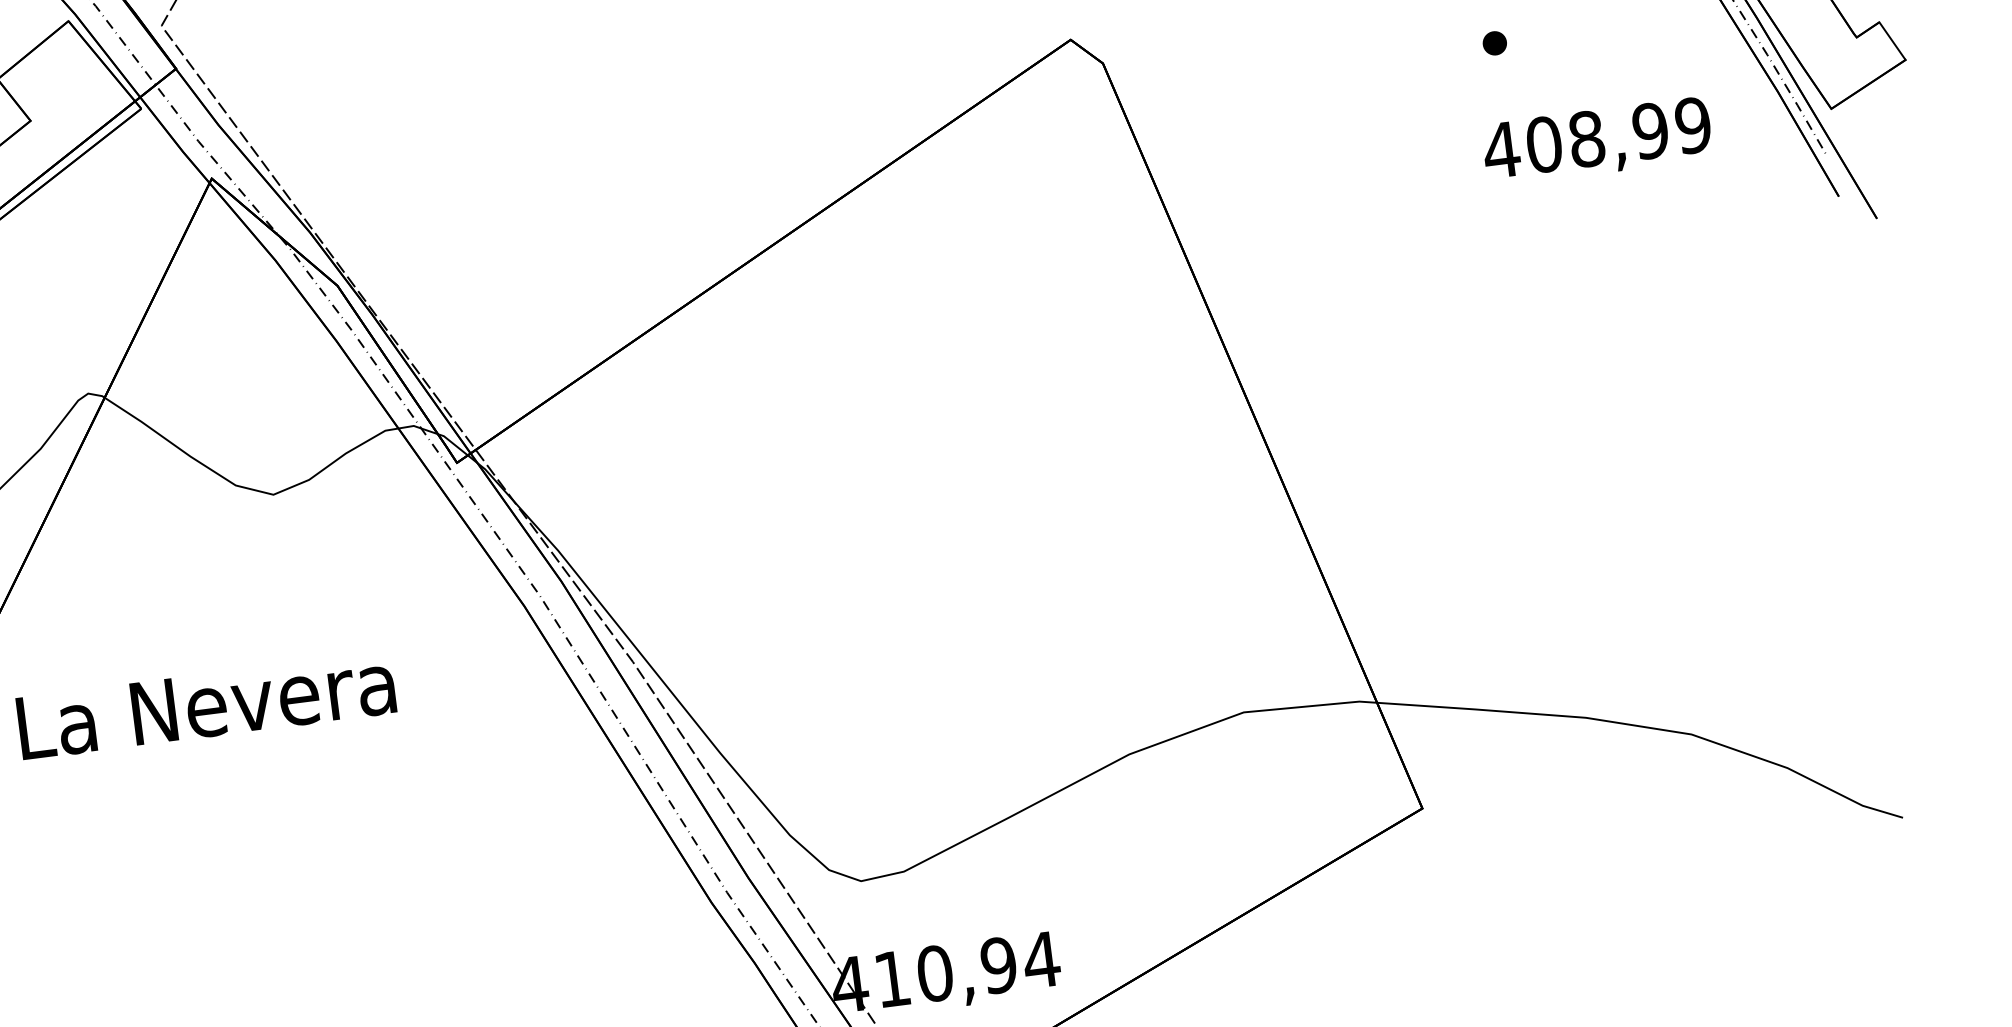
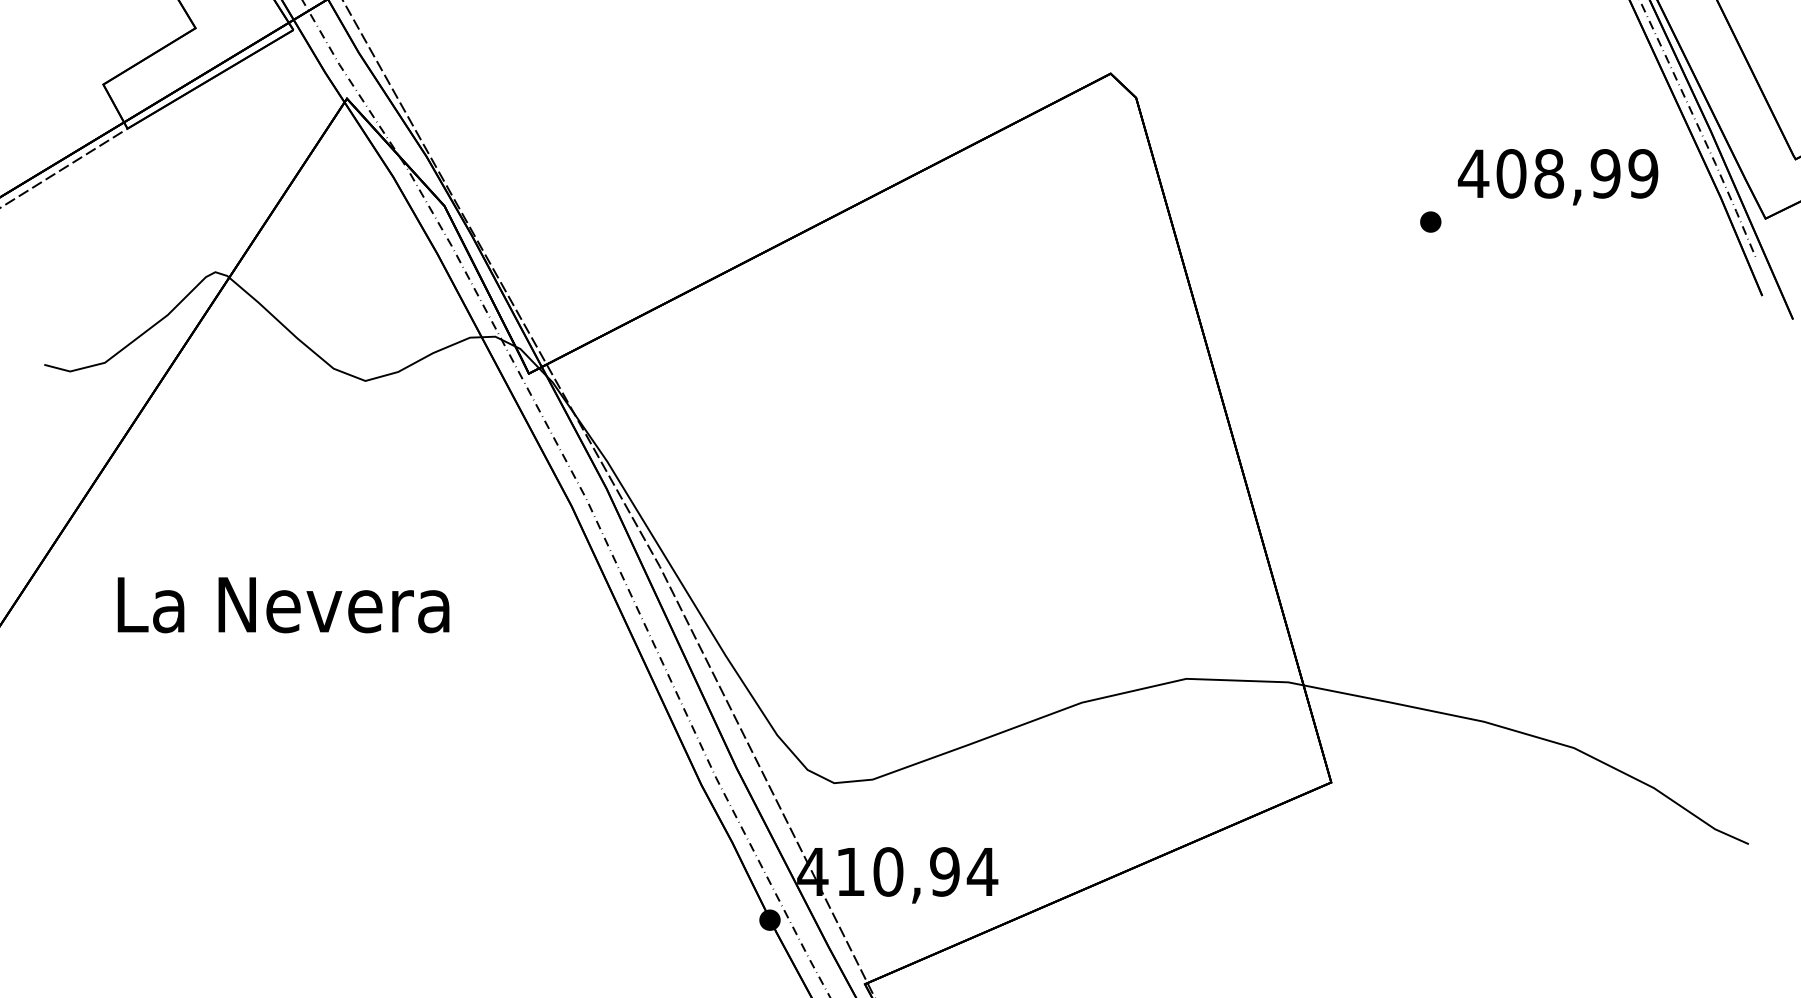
part: (1494, 42) -> (1430, 221), moved
text: (1597, 142) -> (1558, 177), moved
text: (206, 705) -> (283, 605), moved

